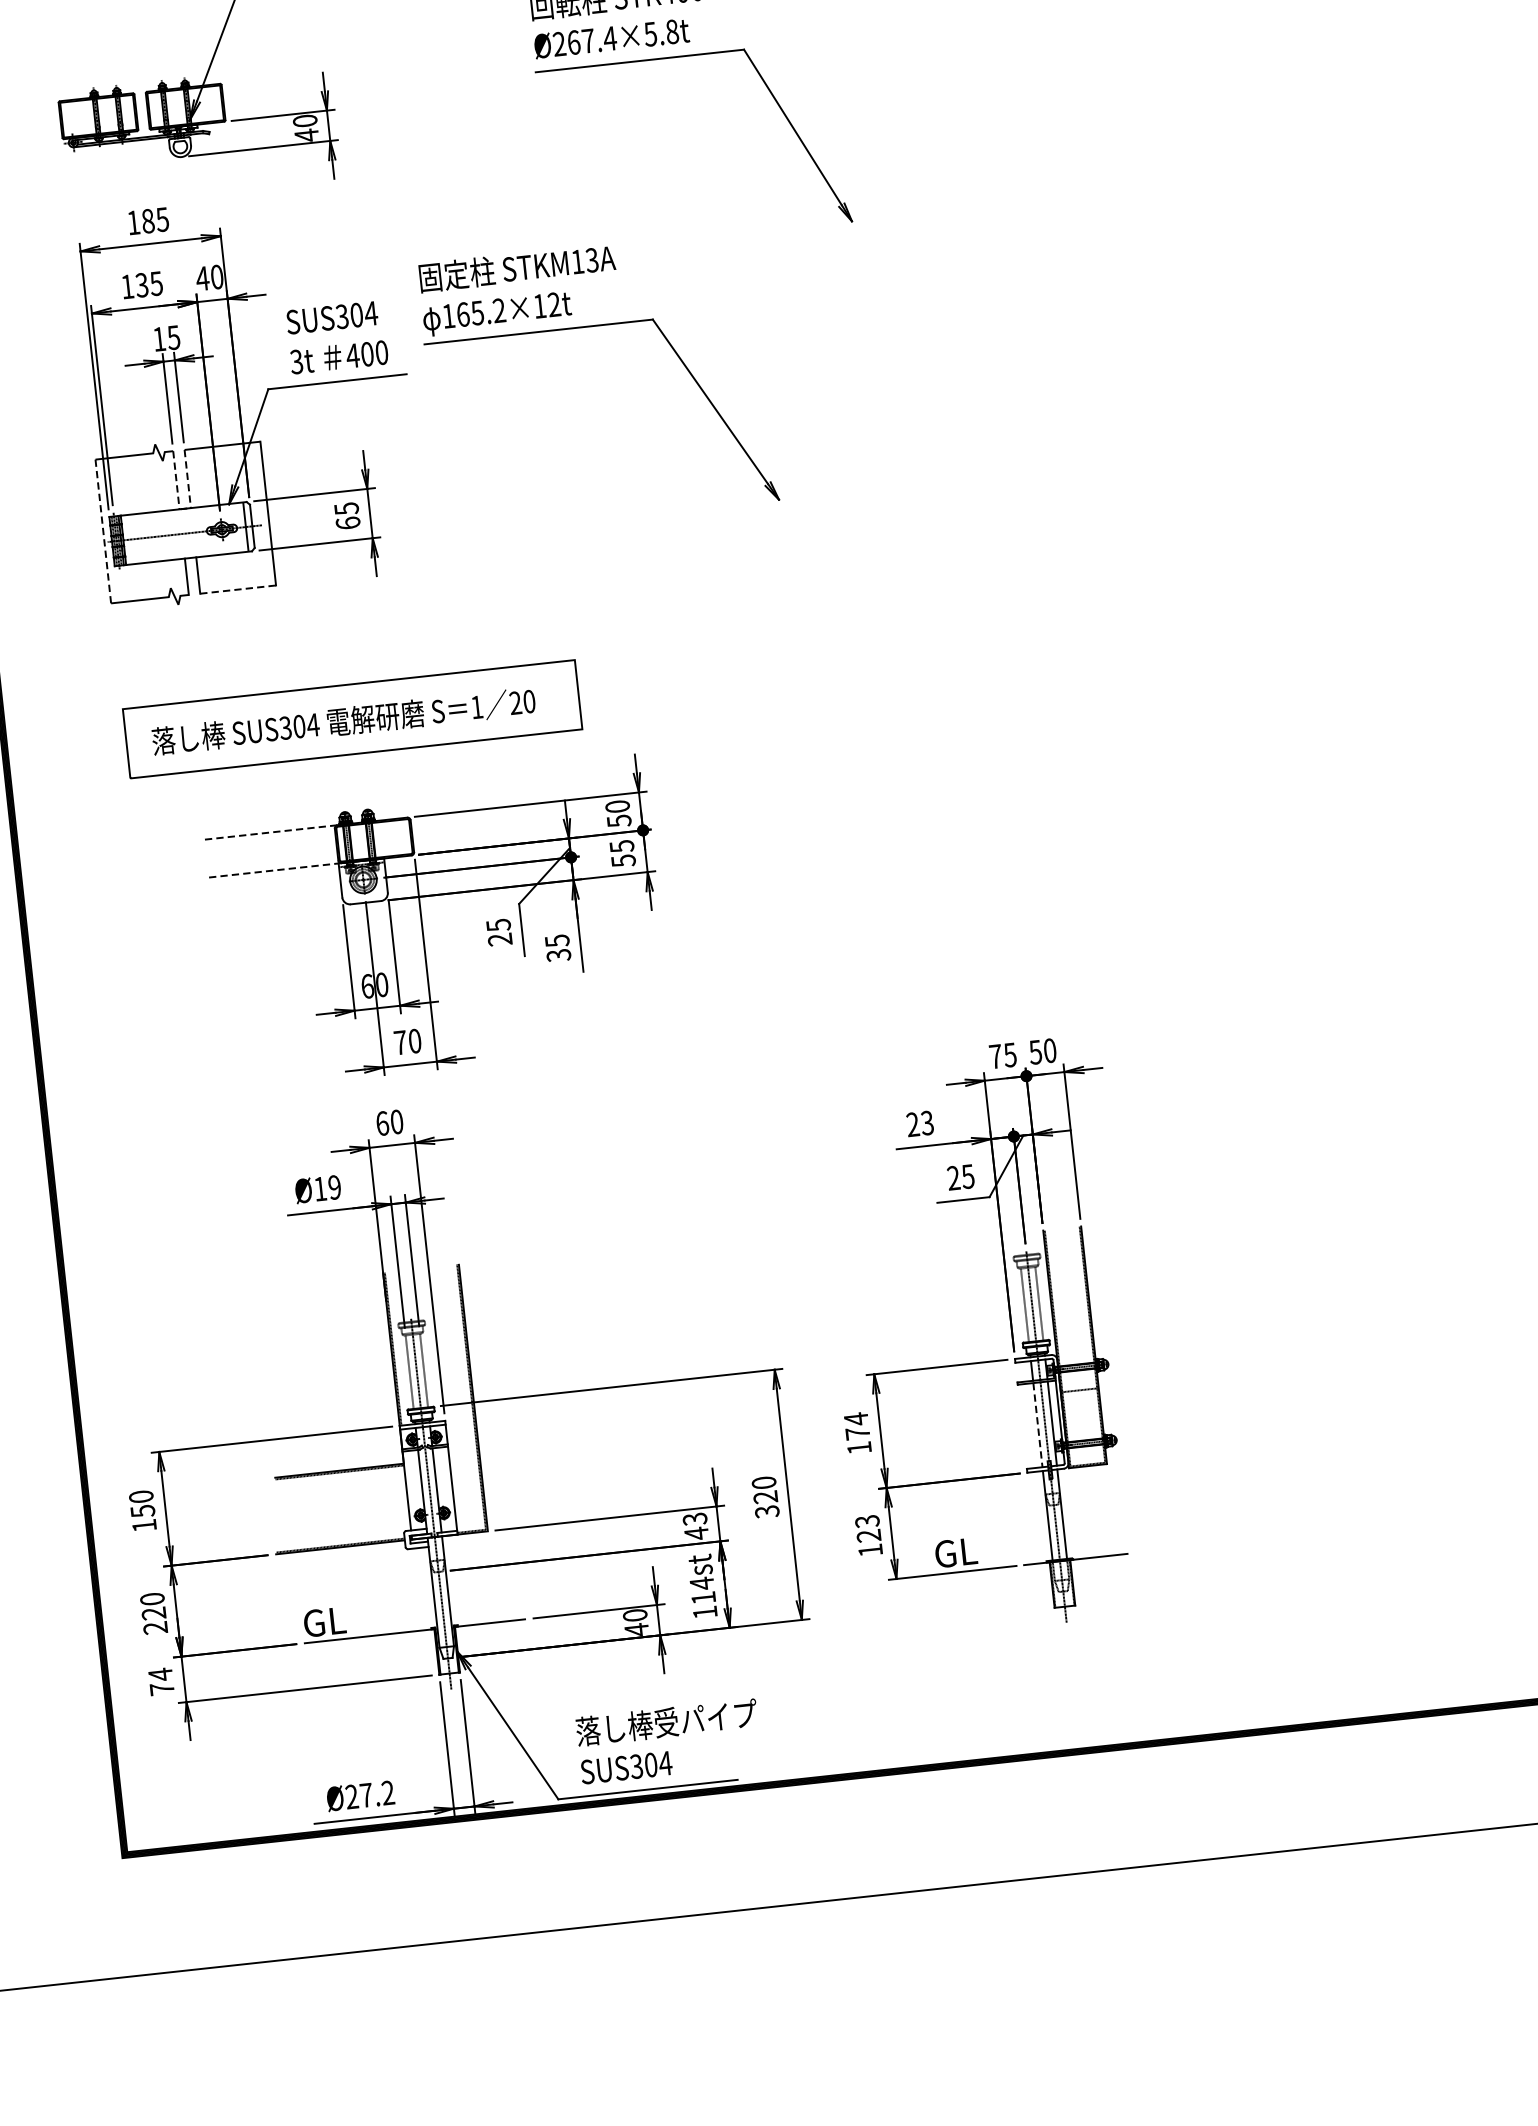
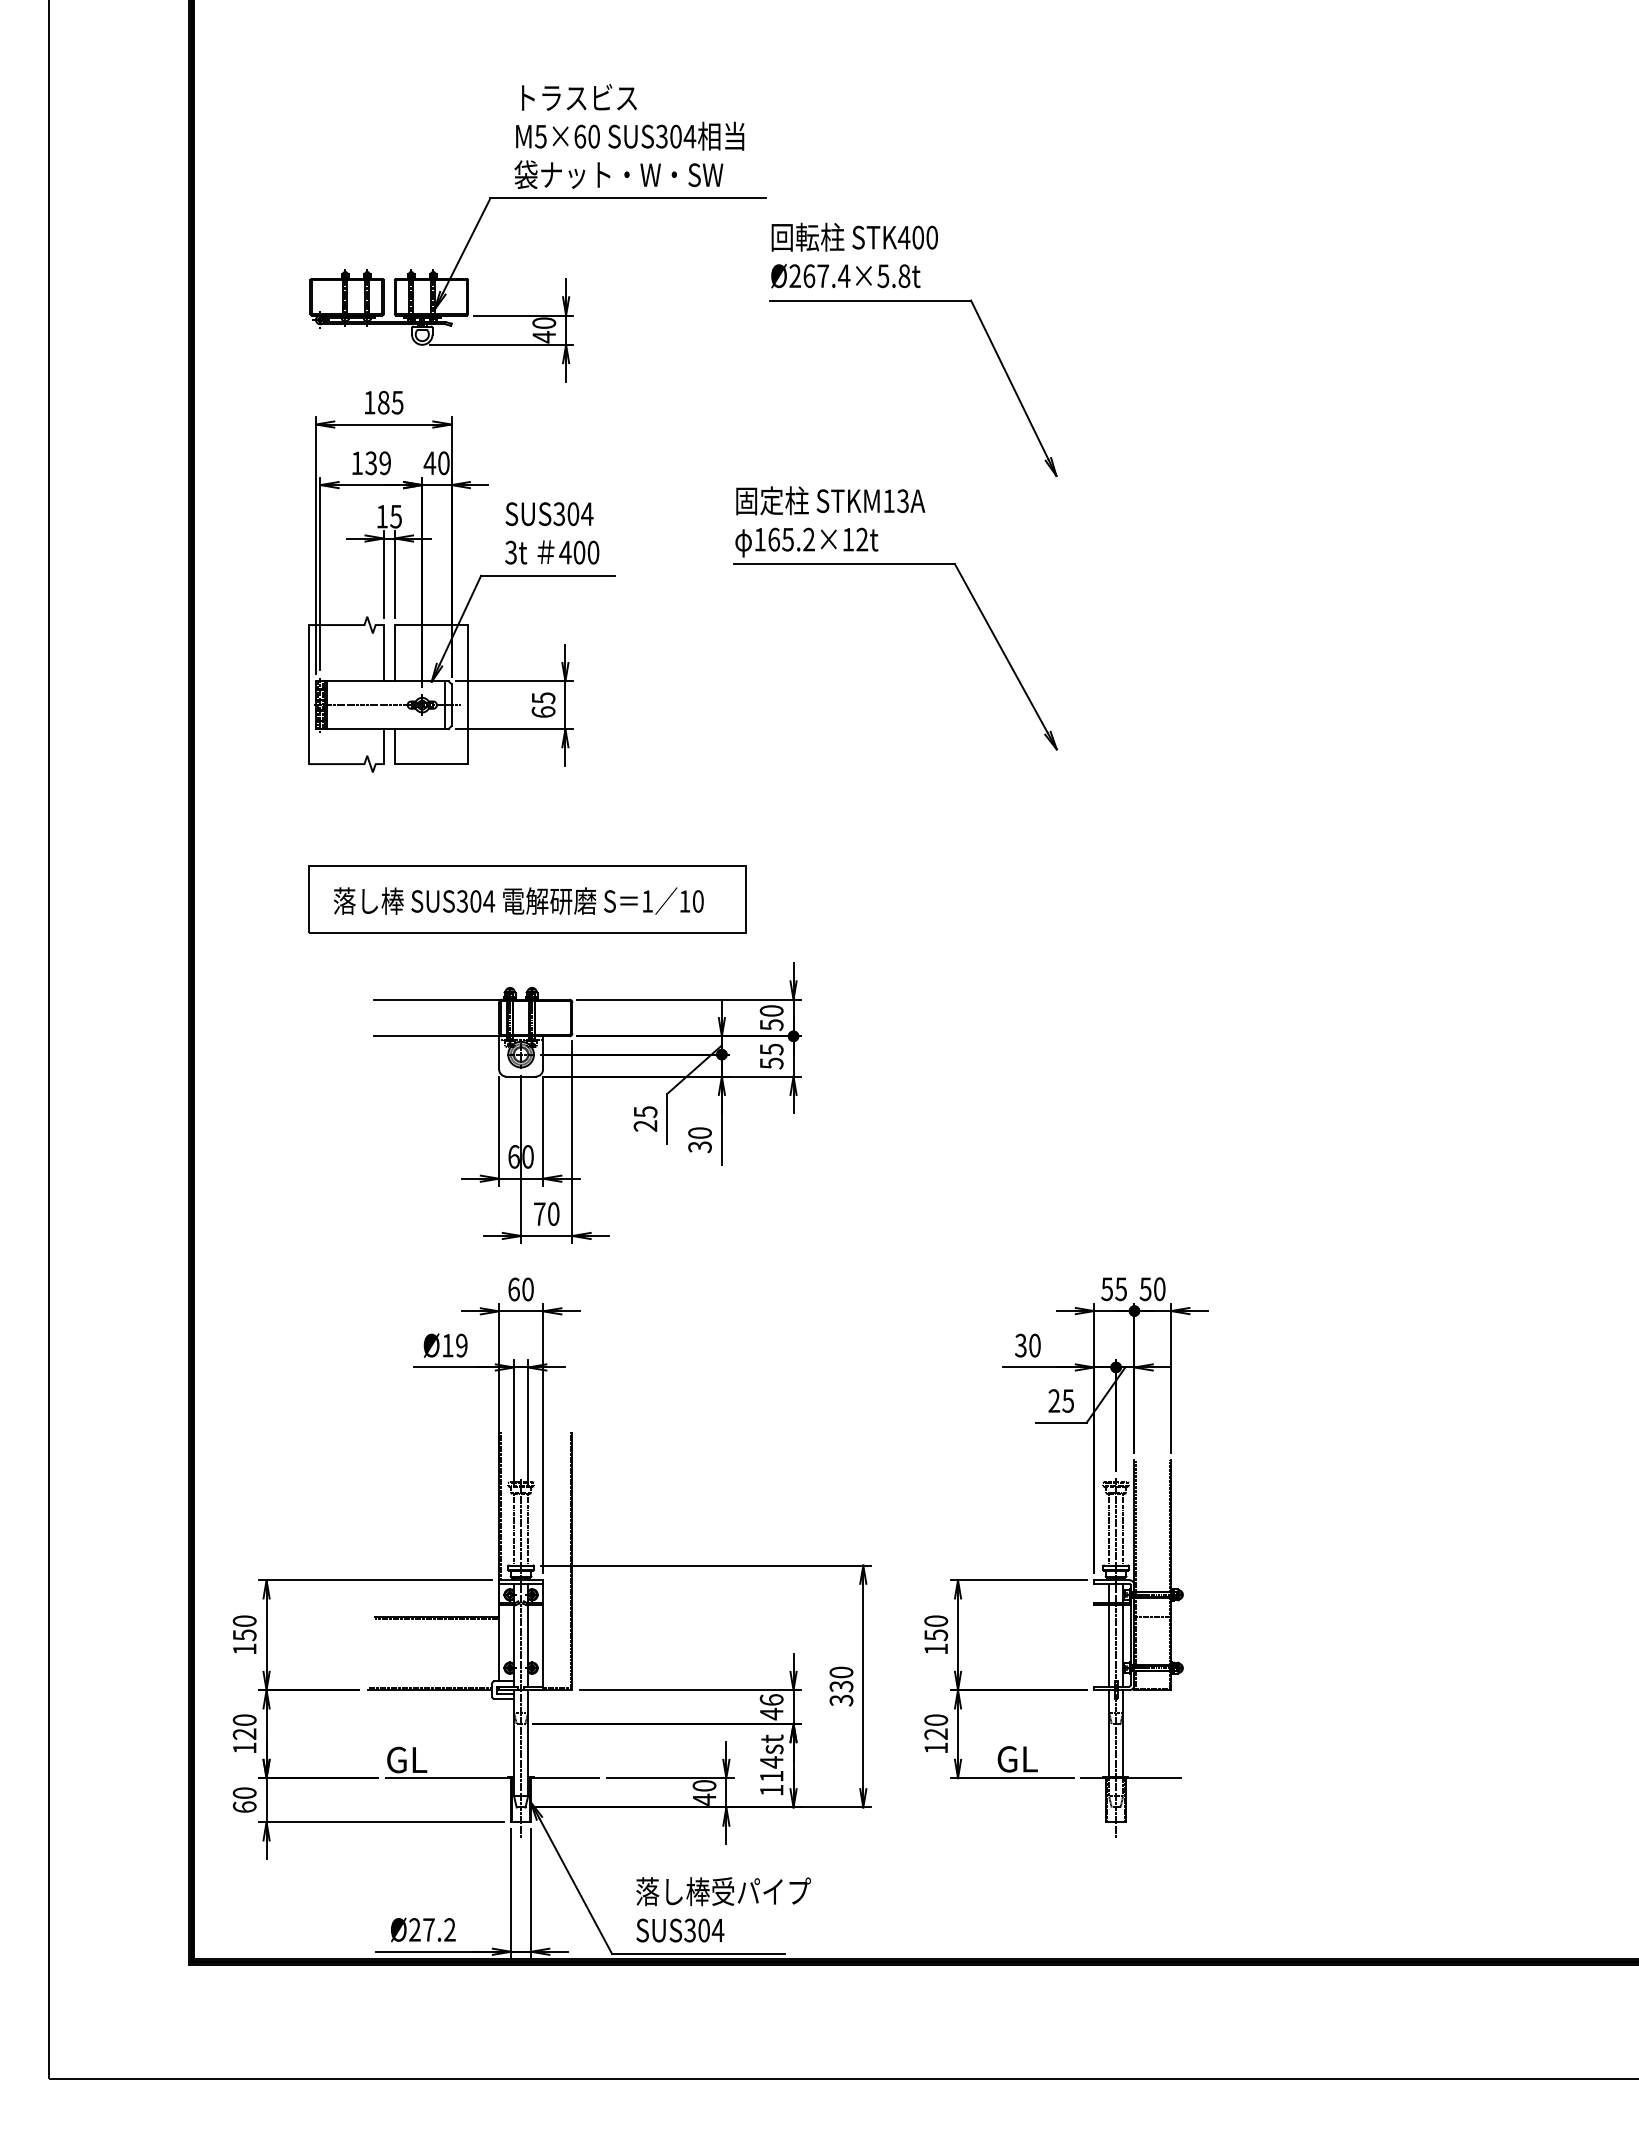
text: (155, 284) -> (384, 463), 135 -> 139
part: (591, 326) -> (895, 564), moved
line: (187, 479) -> (394, 653), dashed -> solid
line: (176, 480) -> (383, 653), dashed -> solid
line: (103, 531) -> (308, 694), dashed -> solid
line: (238, 589) -> (431, 764), dashed -> solid
text: (515, 703) -> (684, 901), 20 -> 10
line: (271, 832) -> (438, 999), dashed -> solid
line: (273, 870) -> (436, 1036), dashed -> solid
text: (556, 941) -> (699, 1133), 35 -> 30
text: (996, 1056) -> (1107, 1289), 75 -> 55
text: (919, 1123) -> (1027, 1345), 23 -> 30
line: (1038, 1424) -> (1109, 1645), dashed -> solid
text: (857, 1426) -> (936, 1628), 174 -> 150
text: (765, 1497) -> (841, 1686), 320 -> 330
text: (694, 1519) -> (771, 1700), 43 -> 46
text: (867, 1521) -> (936, 1720), 123 -> 120
text: (155, 1627) -> (244, 1747), 220 -> 120
text: (161, 1681) -> (244, 1799), 74 -> 60

